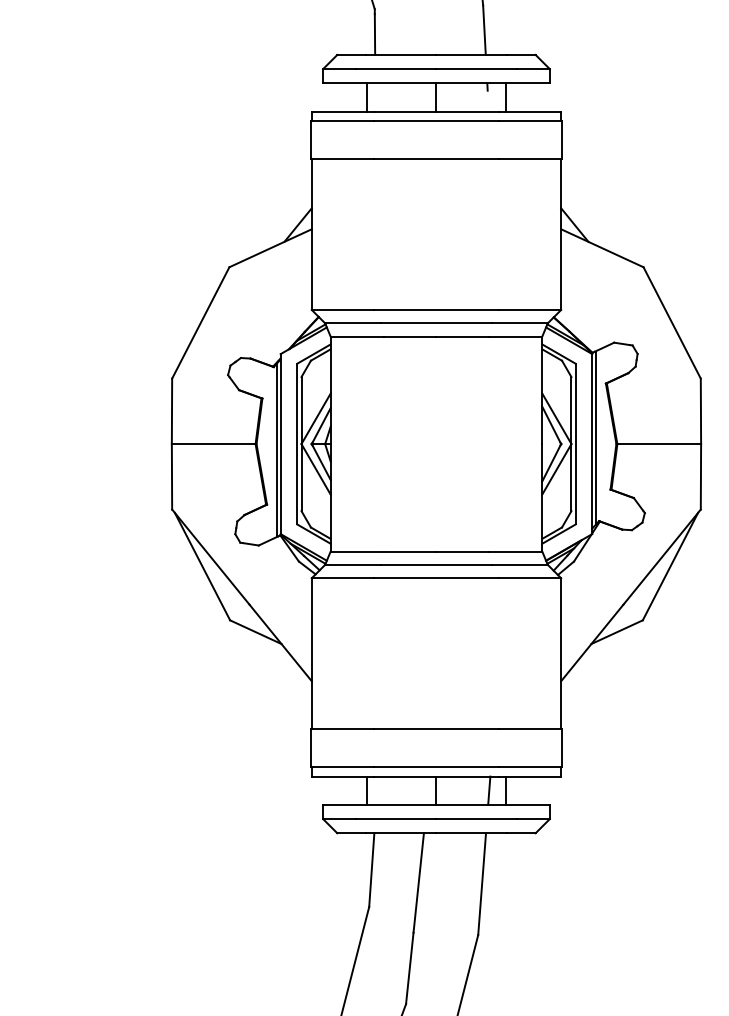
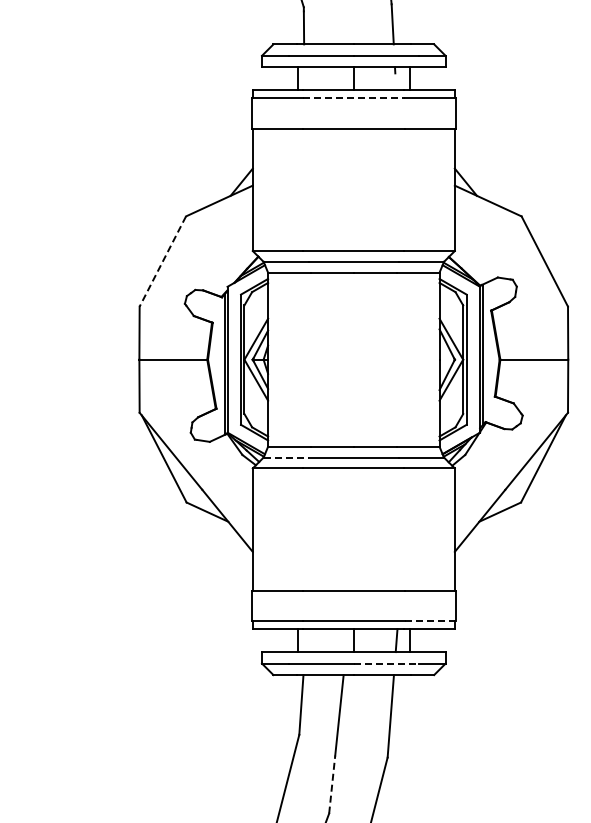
line: (436, 120) -> (353, 97), solid -> dashed
line: (200, 322) -> (162, 261), solid -> dashed
line: (353, 564) -> (286, 457), solid -> dashed
line: (529, 767) -> (429, 621), solid -> dashed
line: (476, 818) -> (386, 663), solid -> dashed
line: (410, 968) -> (332, 784), solid -> dashed

